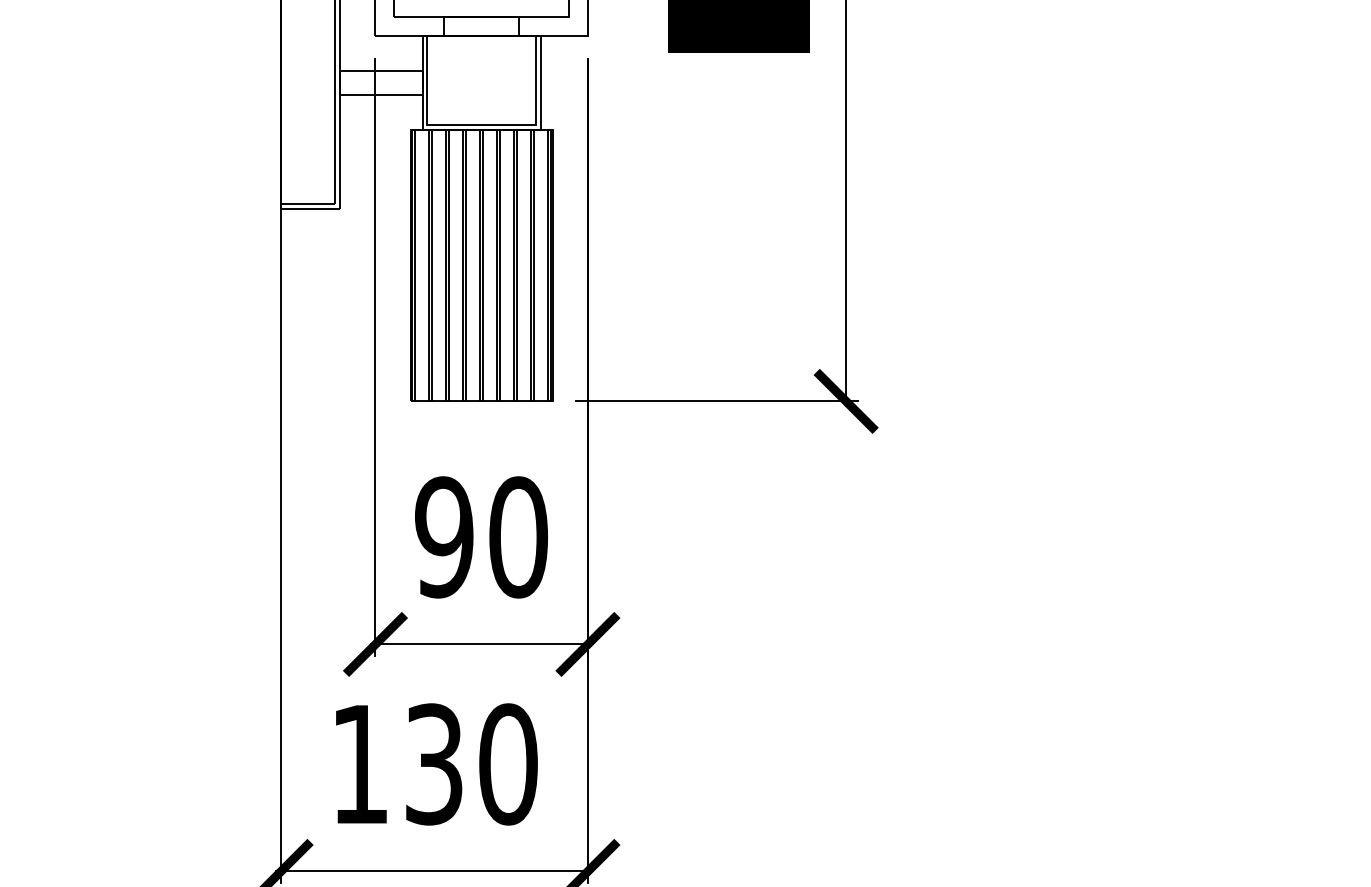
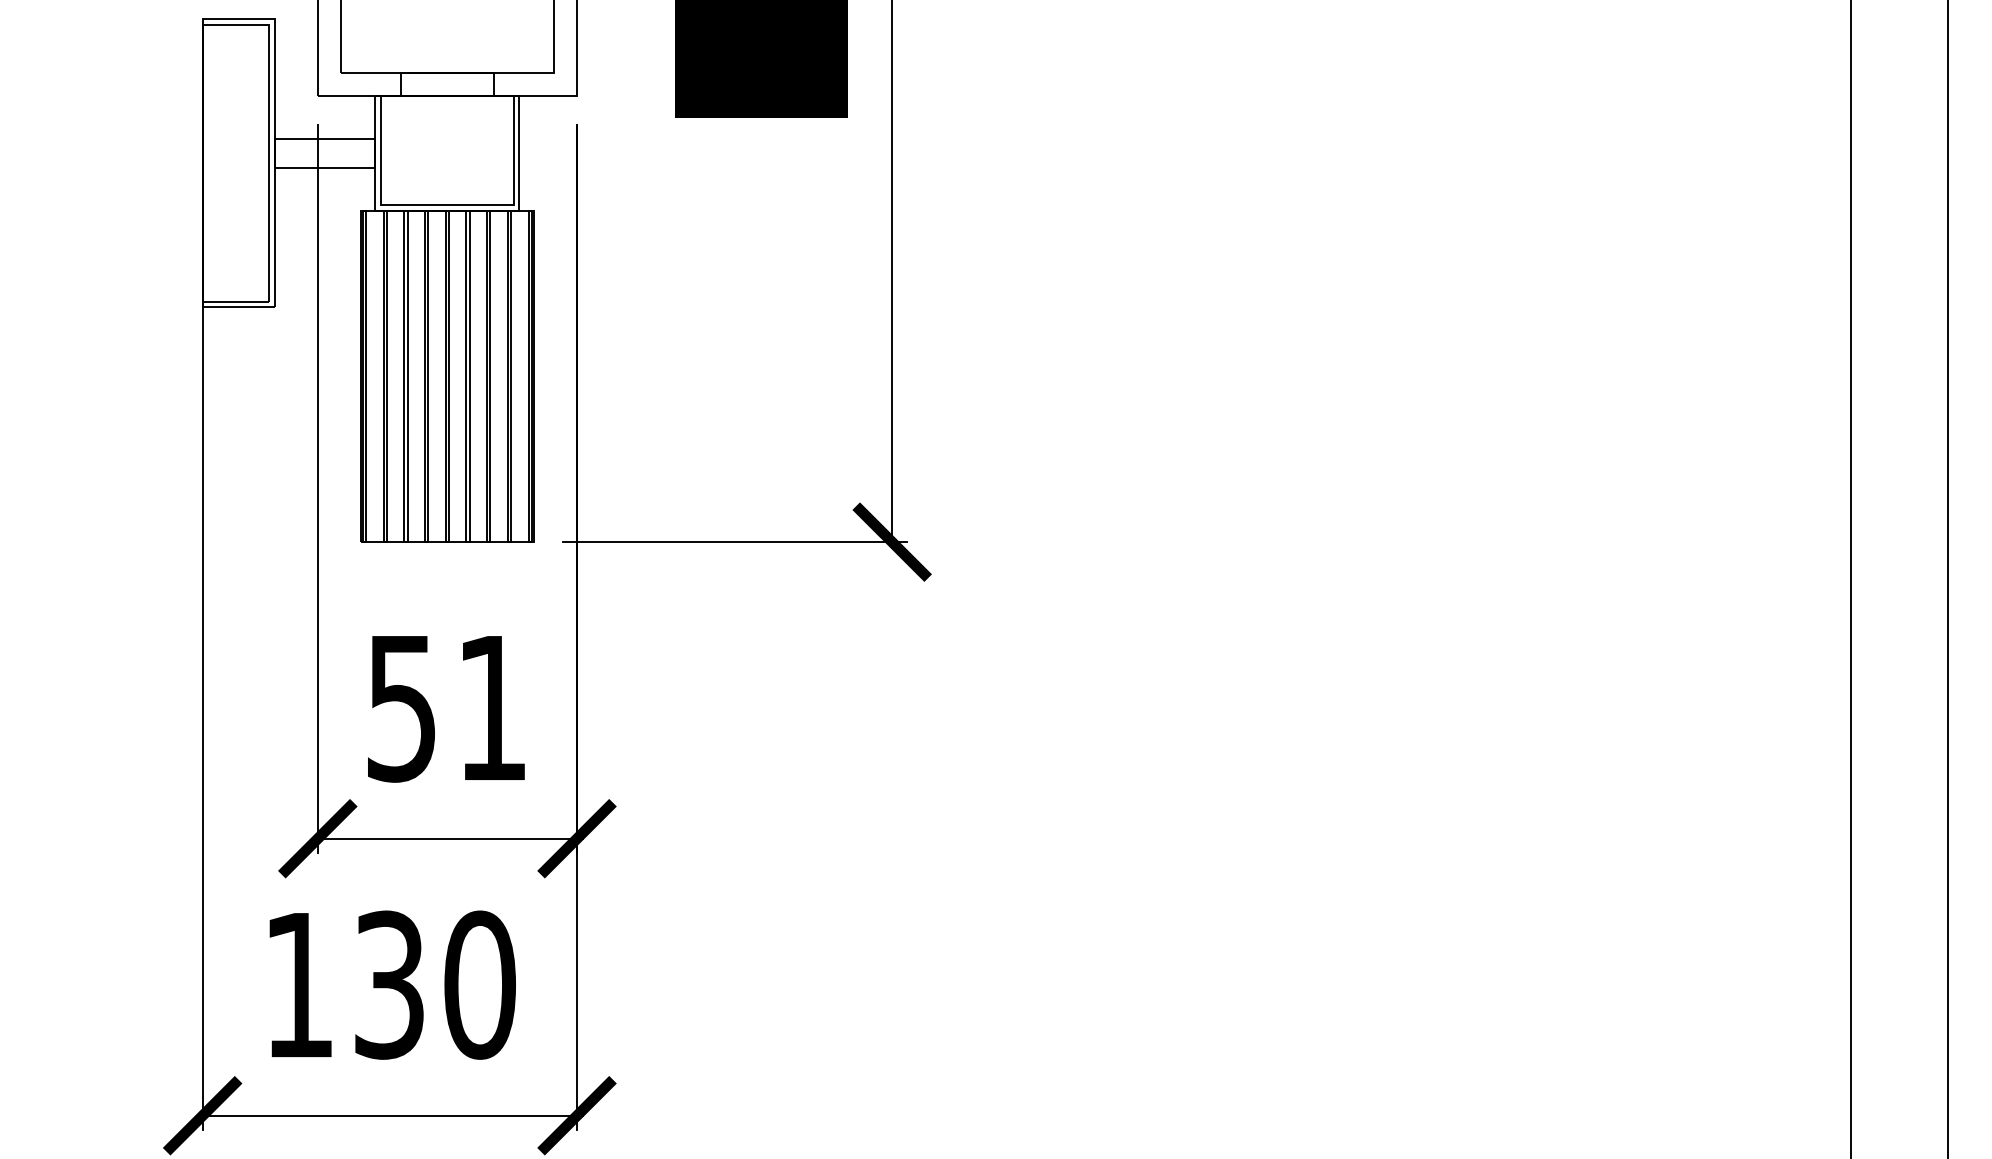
text: (481, 536) -> (447, 707), 90 -> 51

